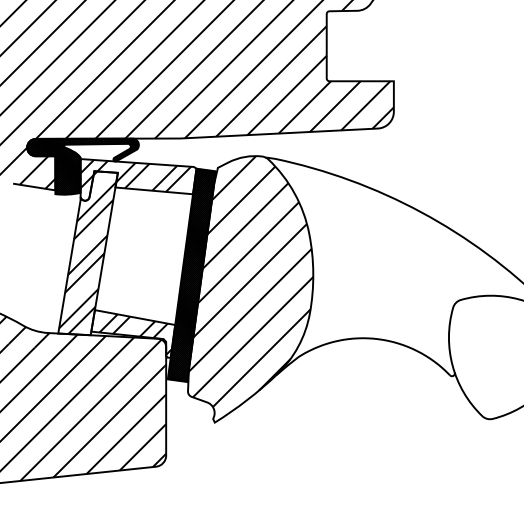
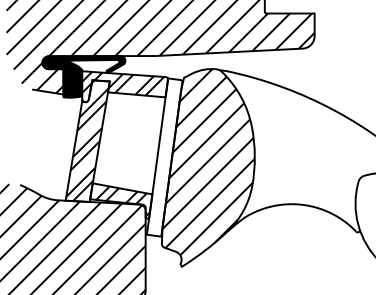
hatch: (191, 274) -> (164, 156), removed

